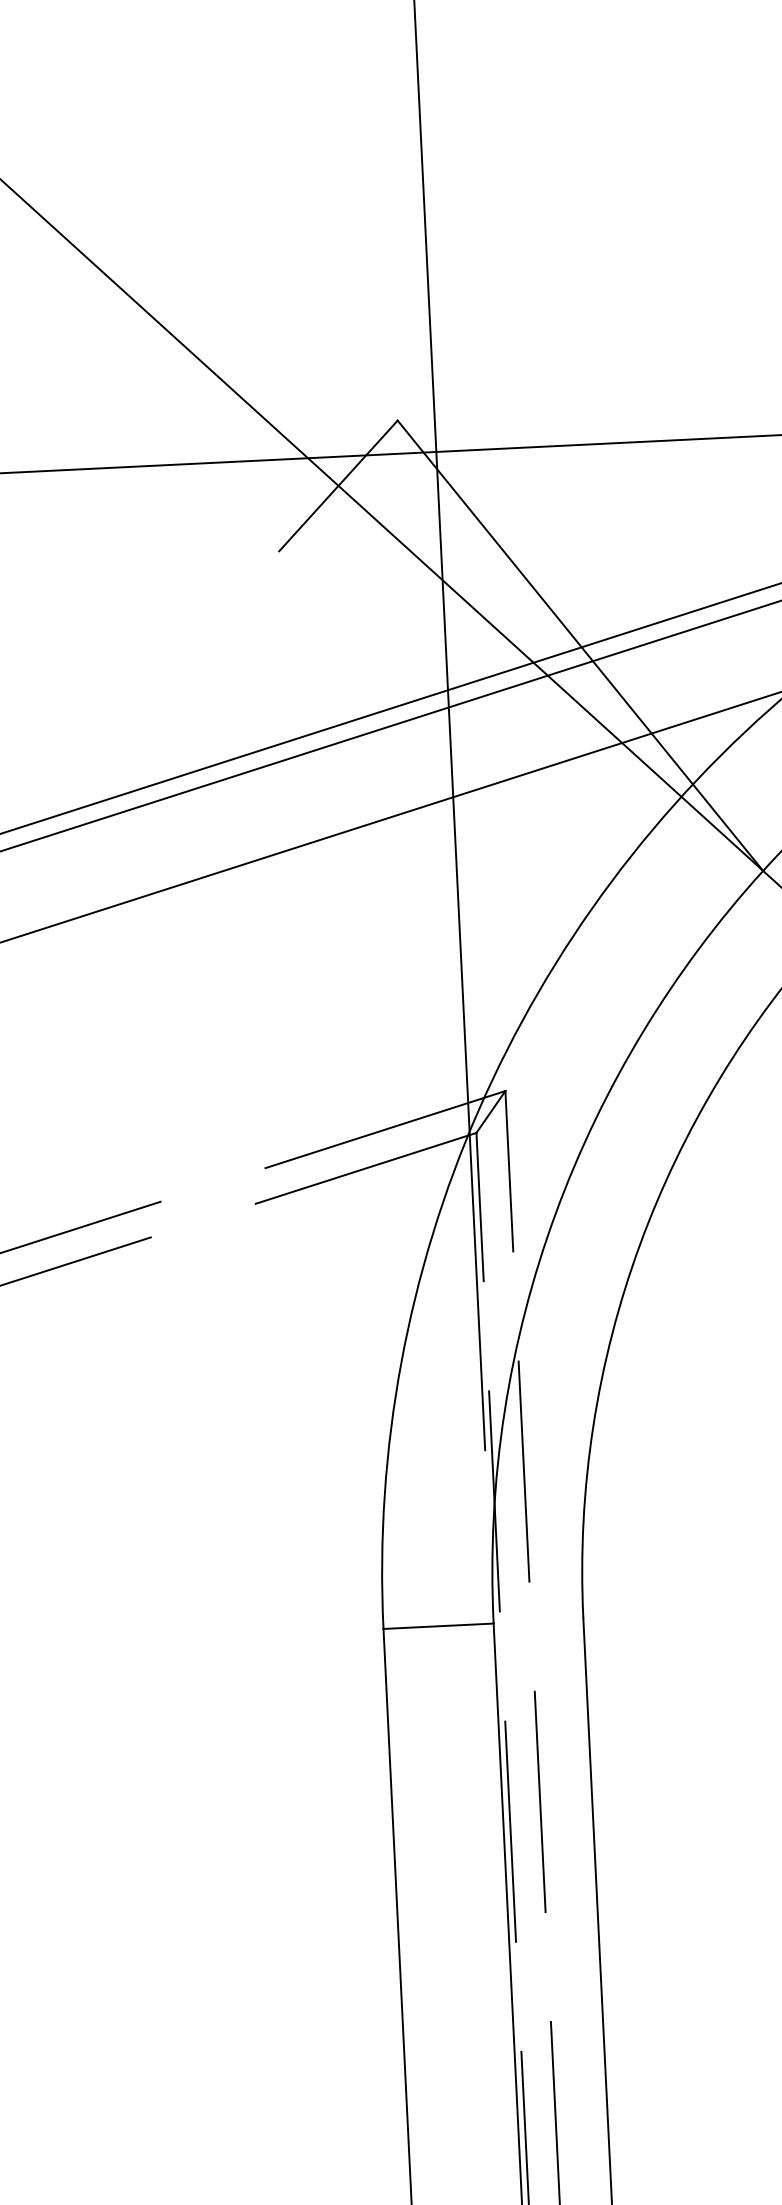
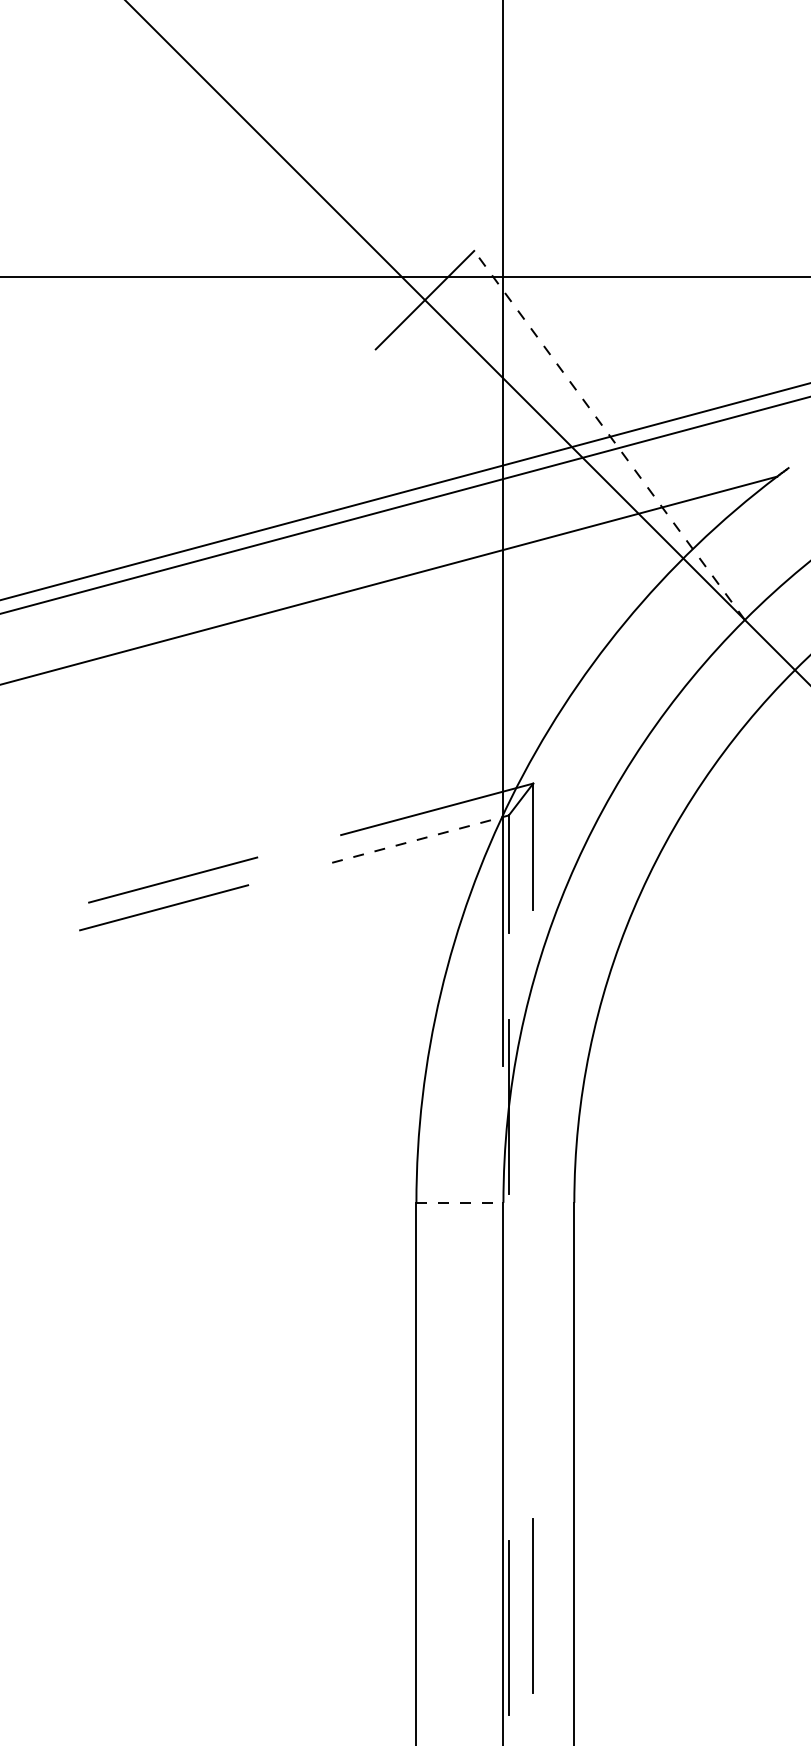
line: (580, 645) -> (609, 435), solid -> dashed
line: (366, 1168) -> (420, 839), solid -> dashed
line: (524, 1471) -> (533, 1084), removed
line: (437, 1625) -> (459, 1202), solid -> dashed
line: (539, 1801) -> (532, 1344), removed
line: (510, 1831) -> (508, 1367), removed

